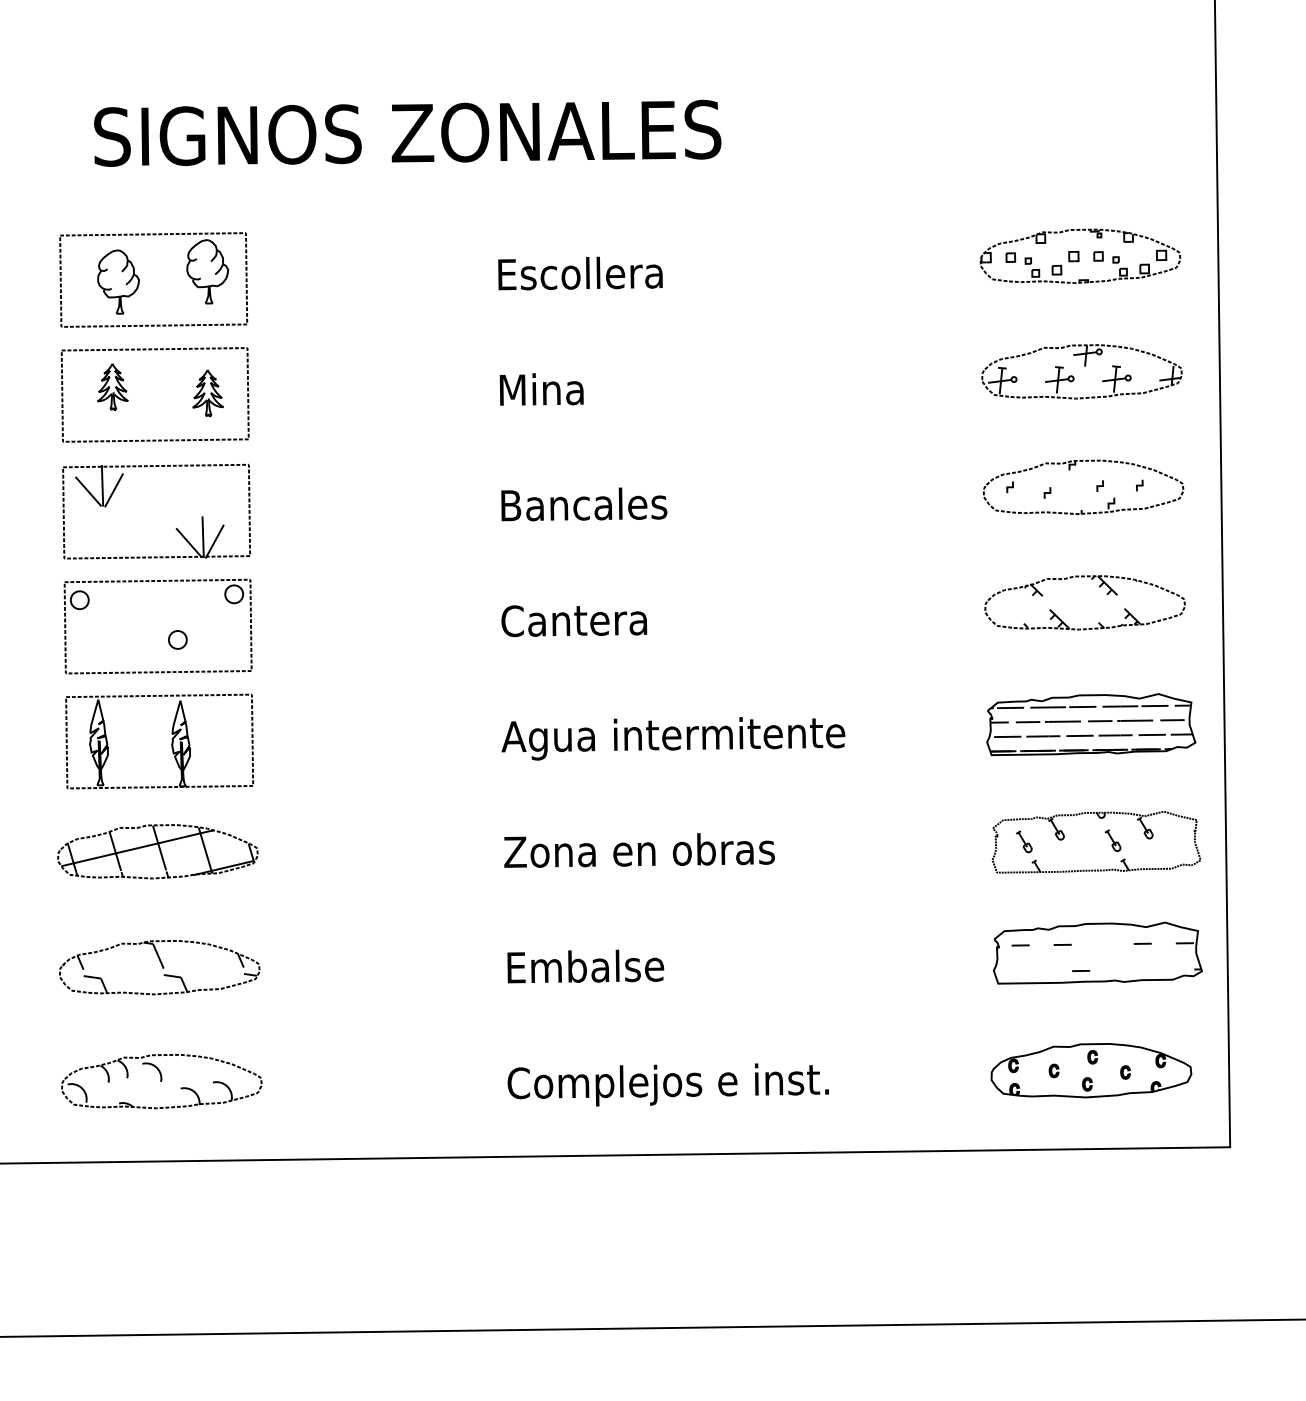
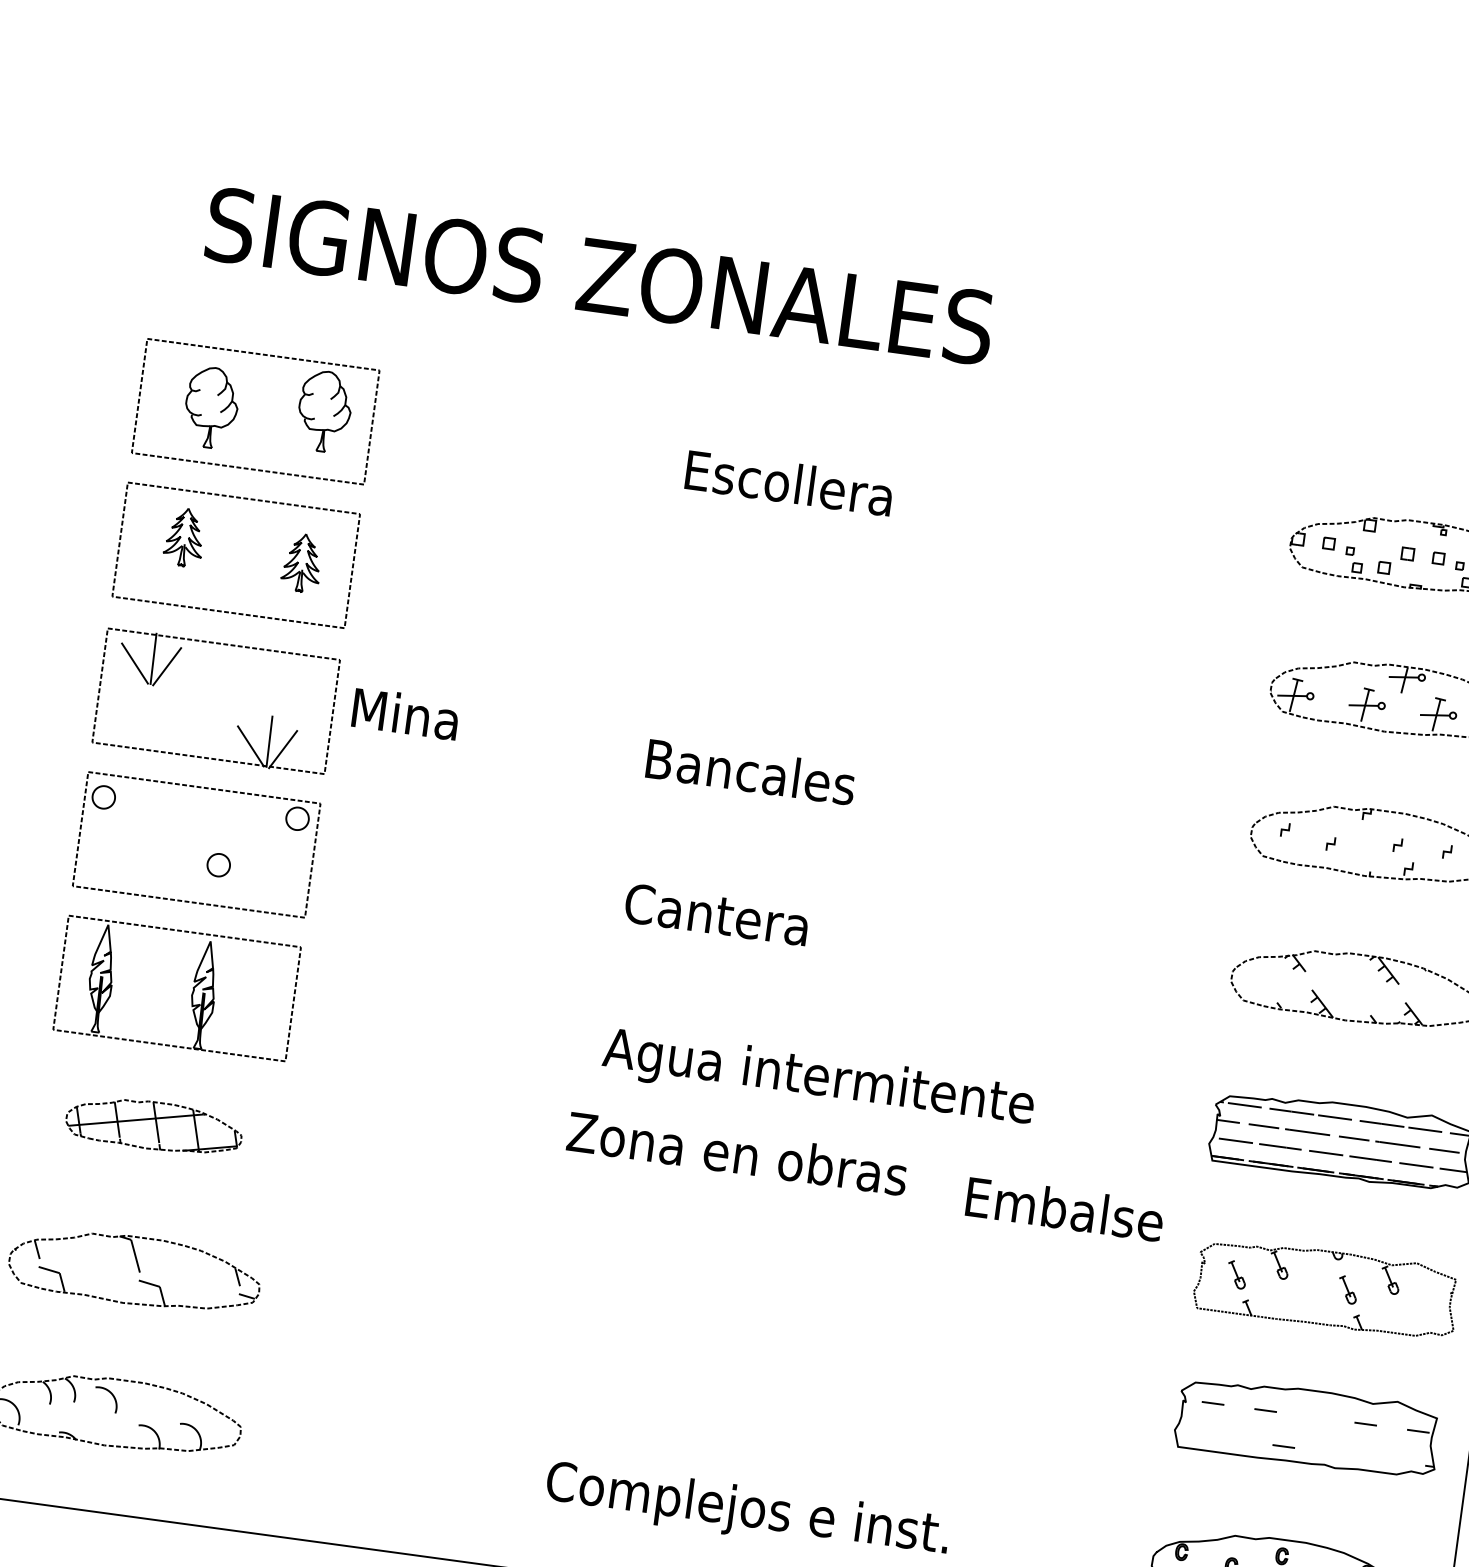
text: (541, 389) -> (405, 713), moved
text: (639, 850) -> (737, 1153), moved
part: (157, 851) -> (153, 1125), size x0.7
text: (585, 966) -> (1064, 1209), moved

